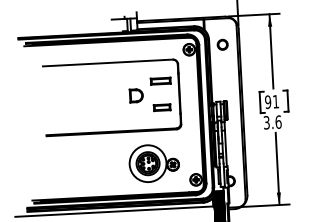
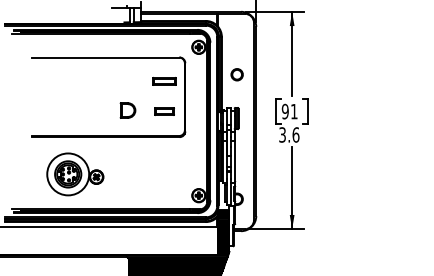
circle: (222, 44) -> (236, 74), moved
part: (135, 95) -> (127, 110), moved
part: (154, 163) -> (75, 174), moved

